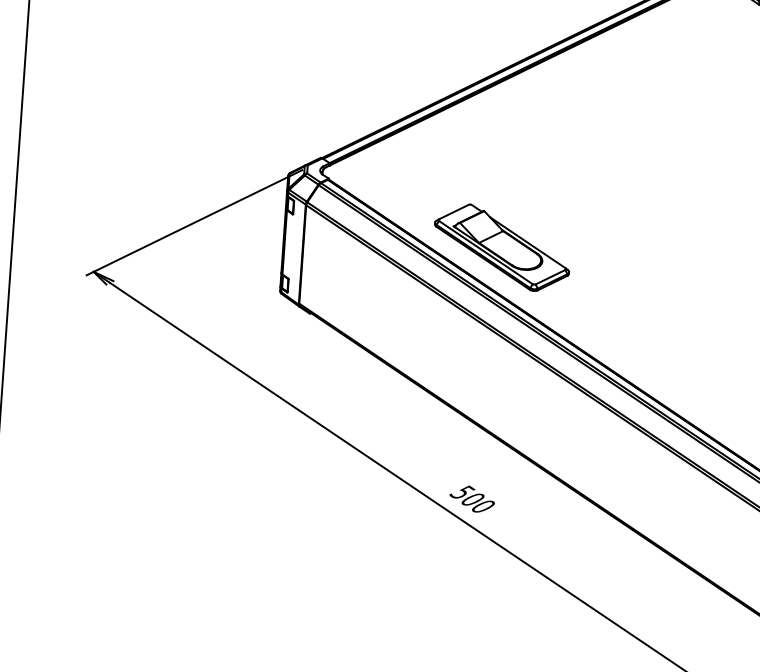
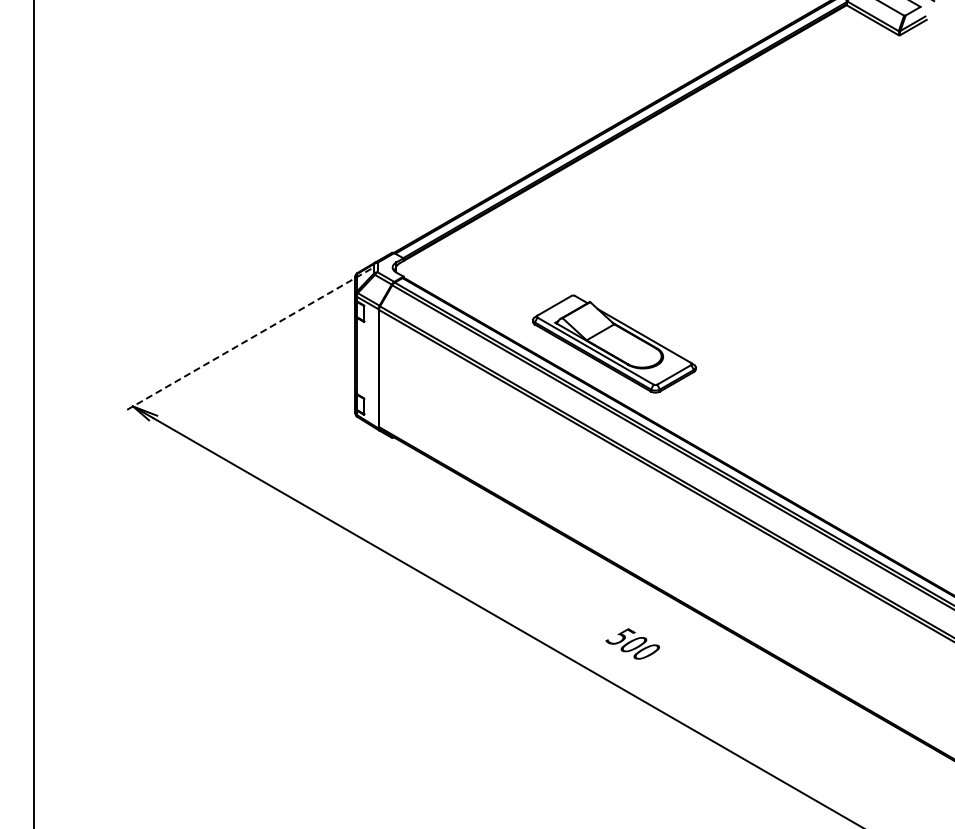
line: (193, 223) -> (247, 340), solid -> dashed
text: (471, 498) -> (632, 643), moved

